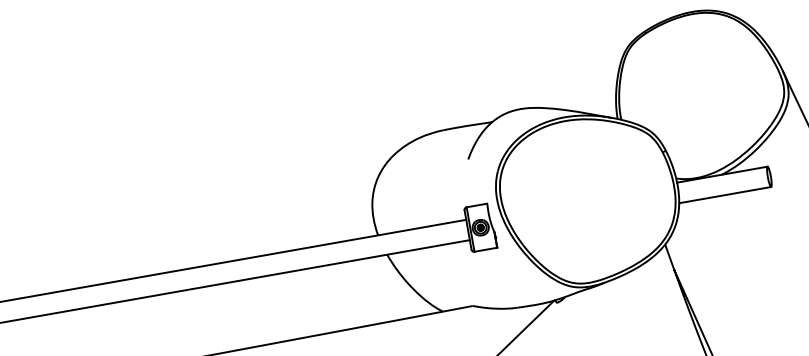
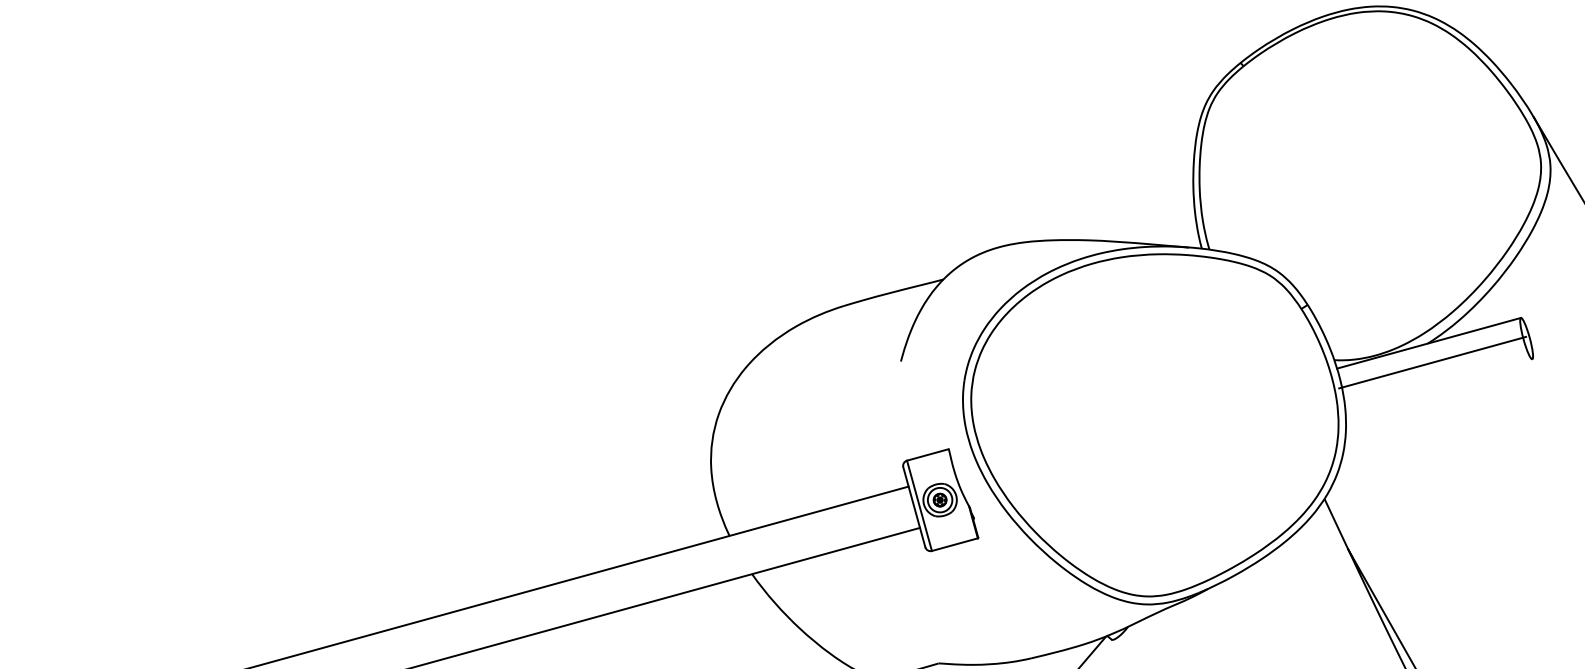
line: (725, 195) -> (1433, 363), moved

